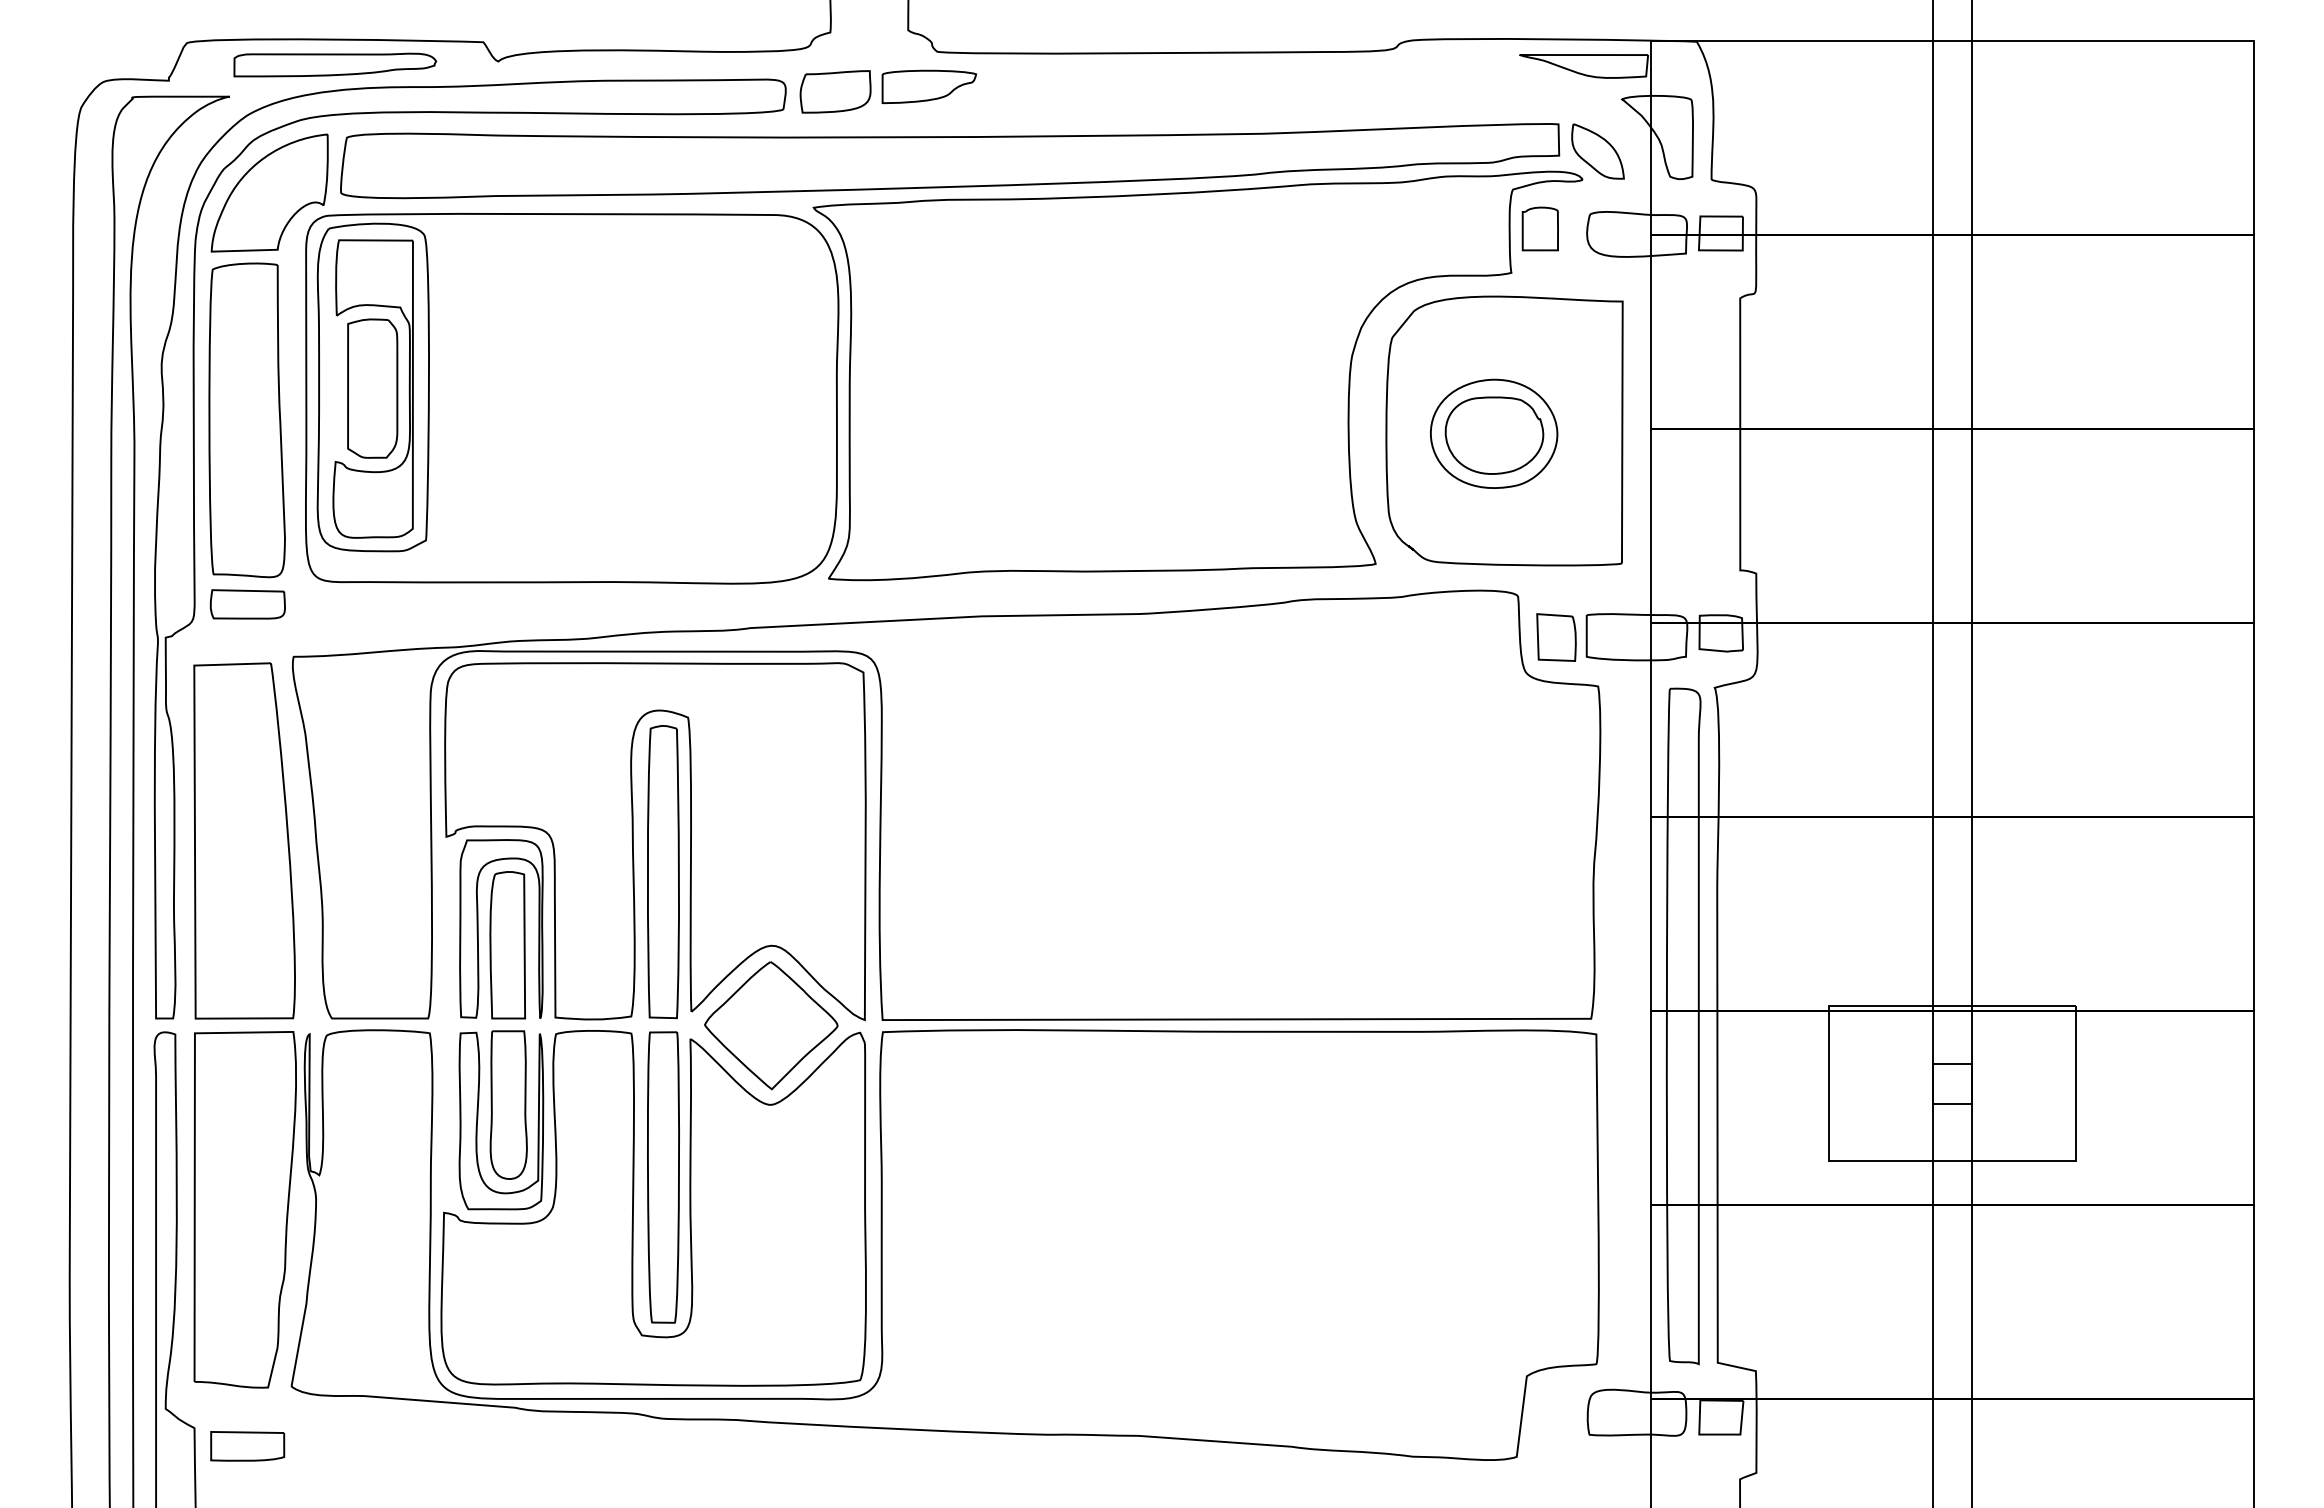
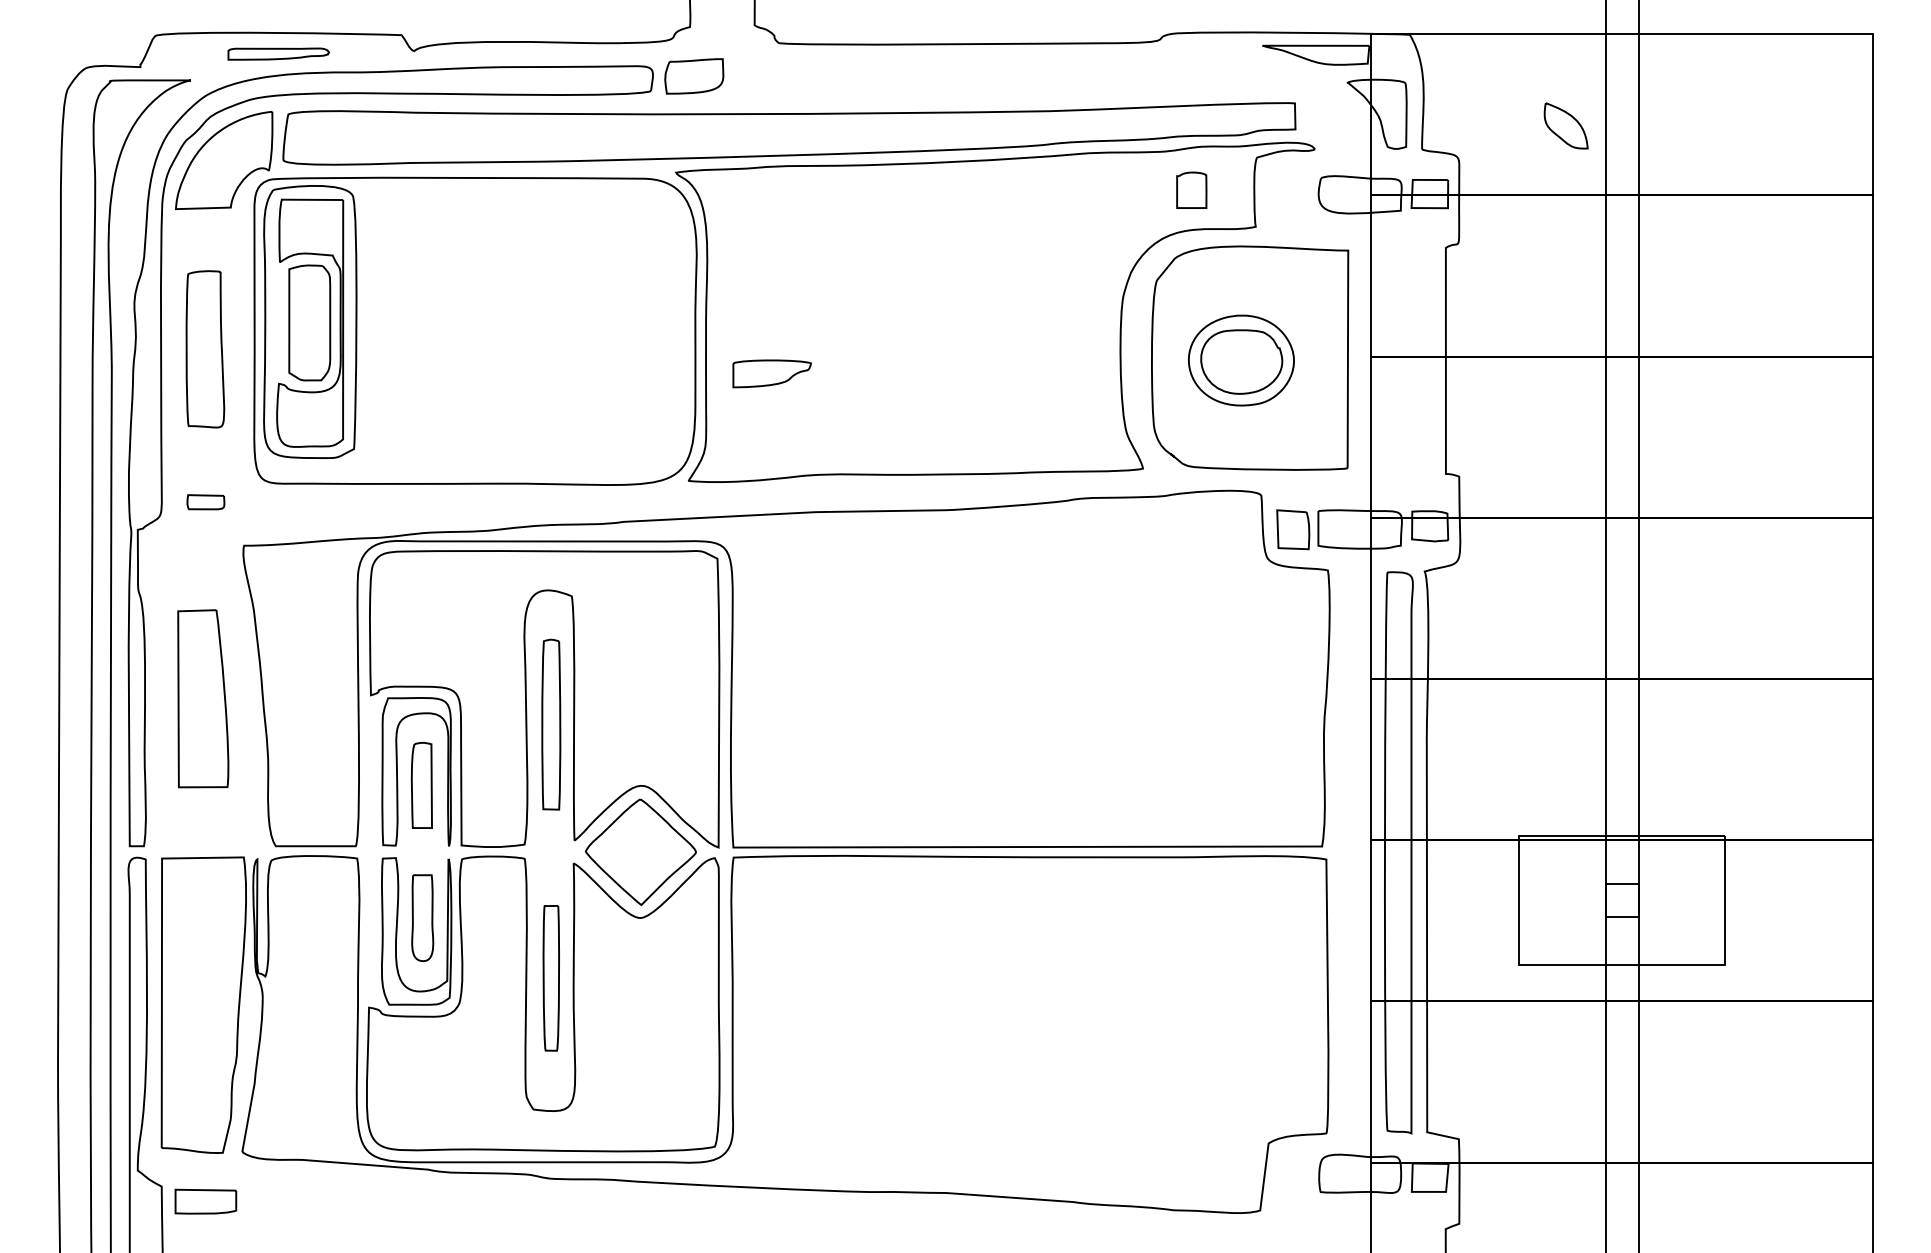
part: (335, 64) -> (278, 53), size x0.6
part: (928, 86) -> (771, 373), moved
part: (1597, 151) -> (1565, 125), moved
part: (1539, 228) -> (1191, 189), moved
part: (246, 420) -> (204, 349), size x0.6
part: (247, 604) -> (205, 502), size x0.6
part: (244, 840) -> (203, 698), size x0.6
part: (663, 872) -> (551, 724), size x0.7
part: (507, 945) -> (421, 785), size x0.7
part: (508, 1104) -> (422, 917), size x0.7
part: (663, 1177) -> (551, 978), size x0.6

